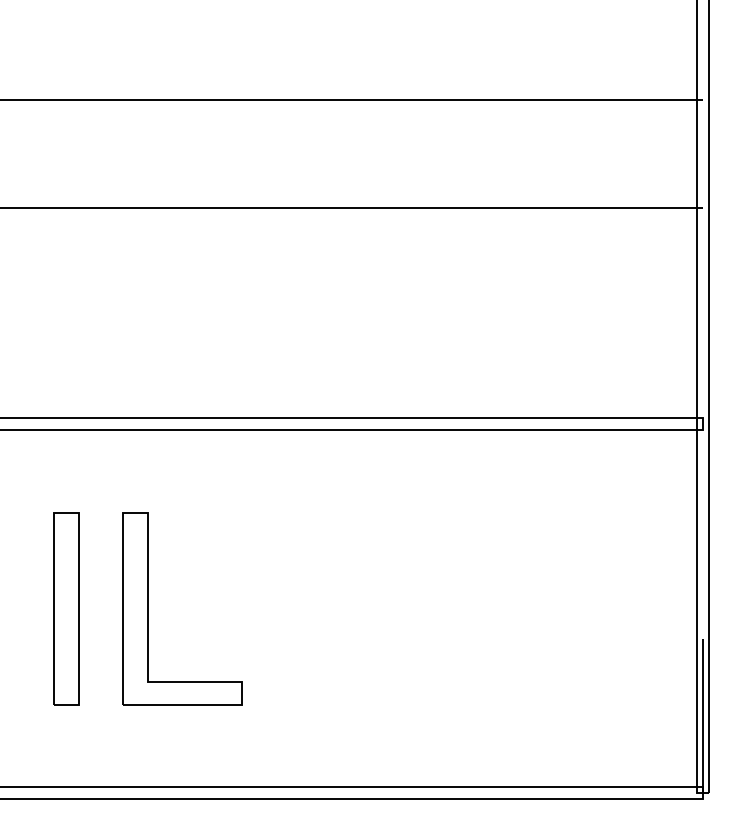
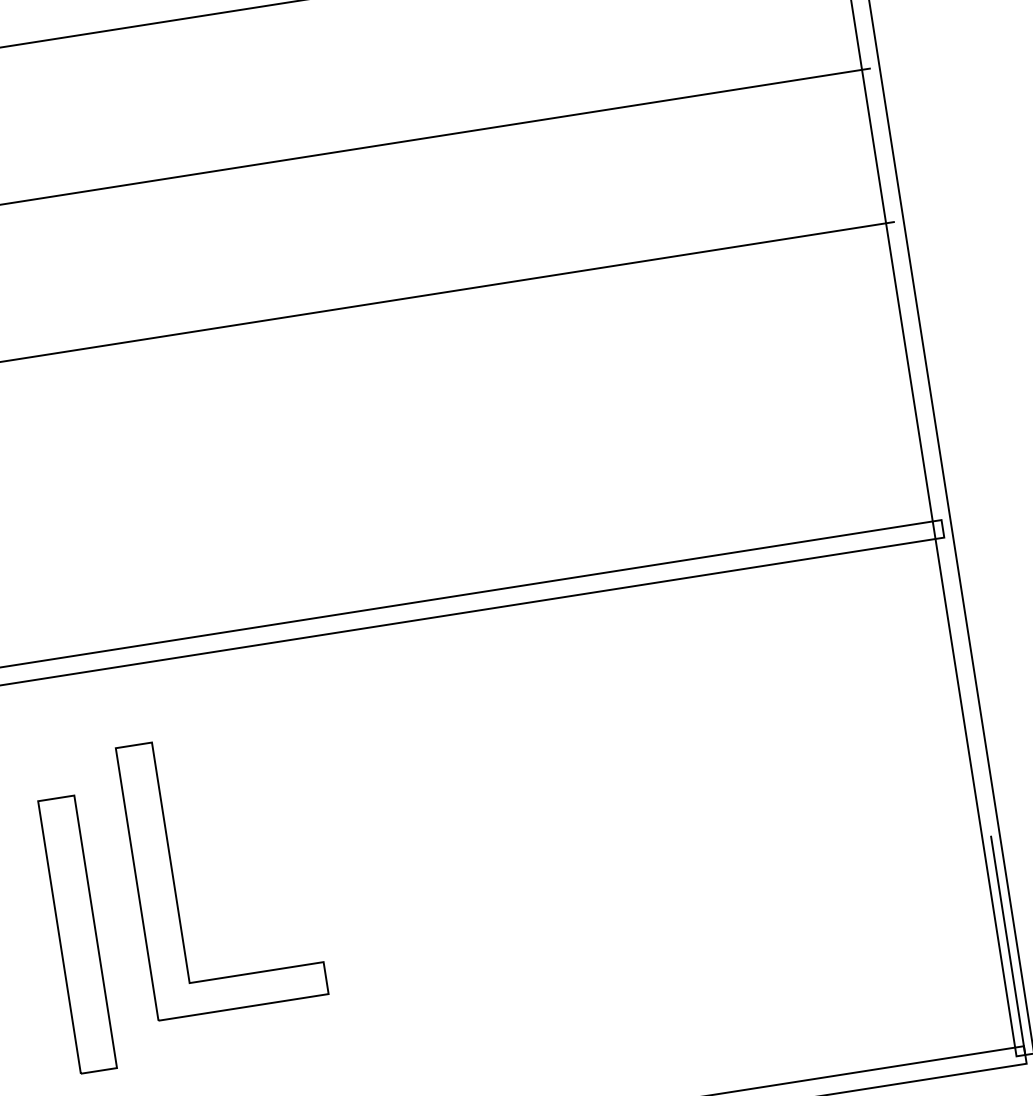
part: (148, 608) -> (173, 878), moved

